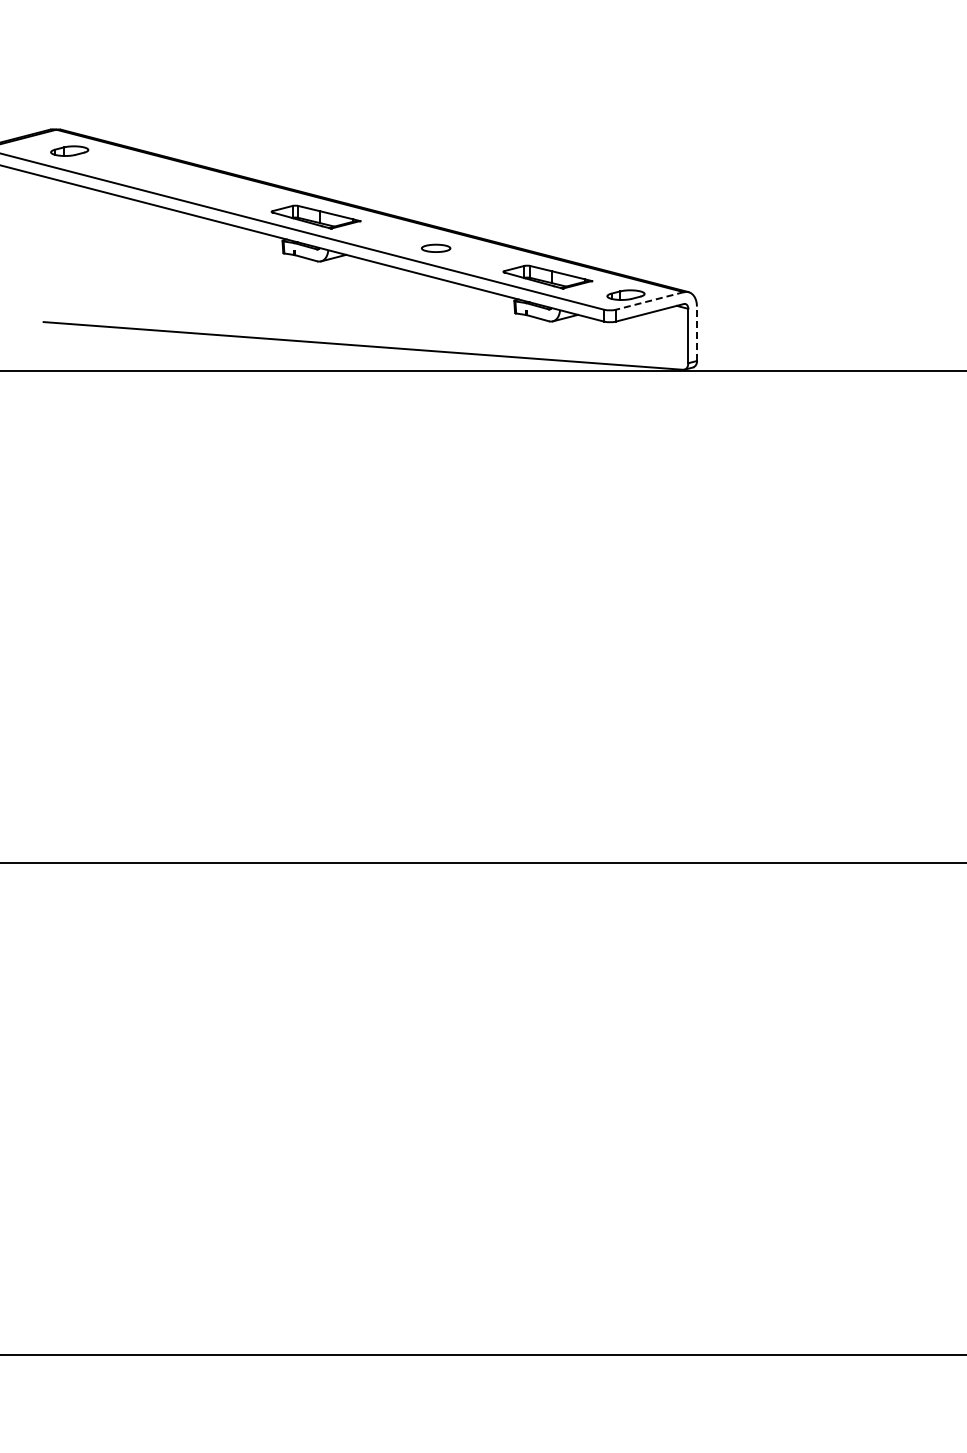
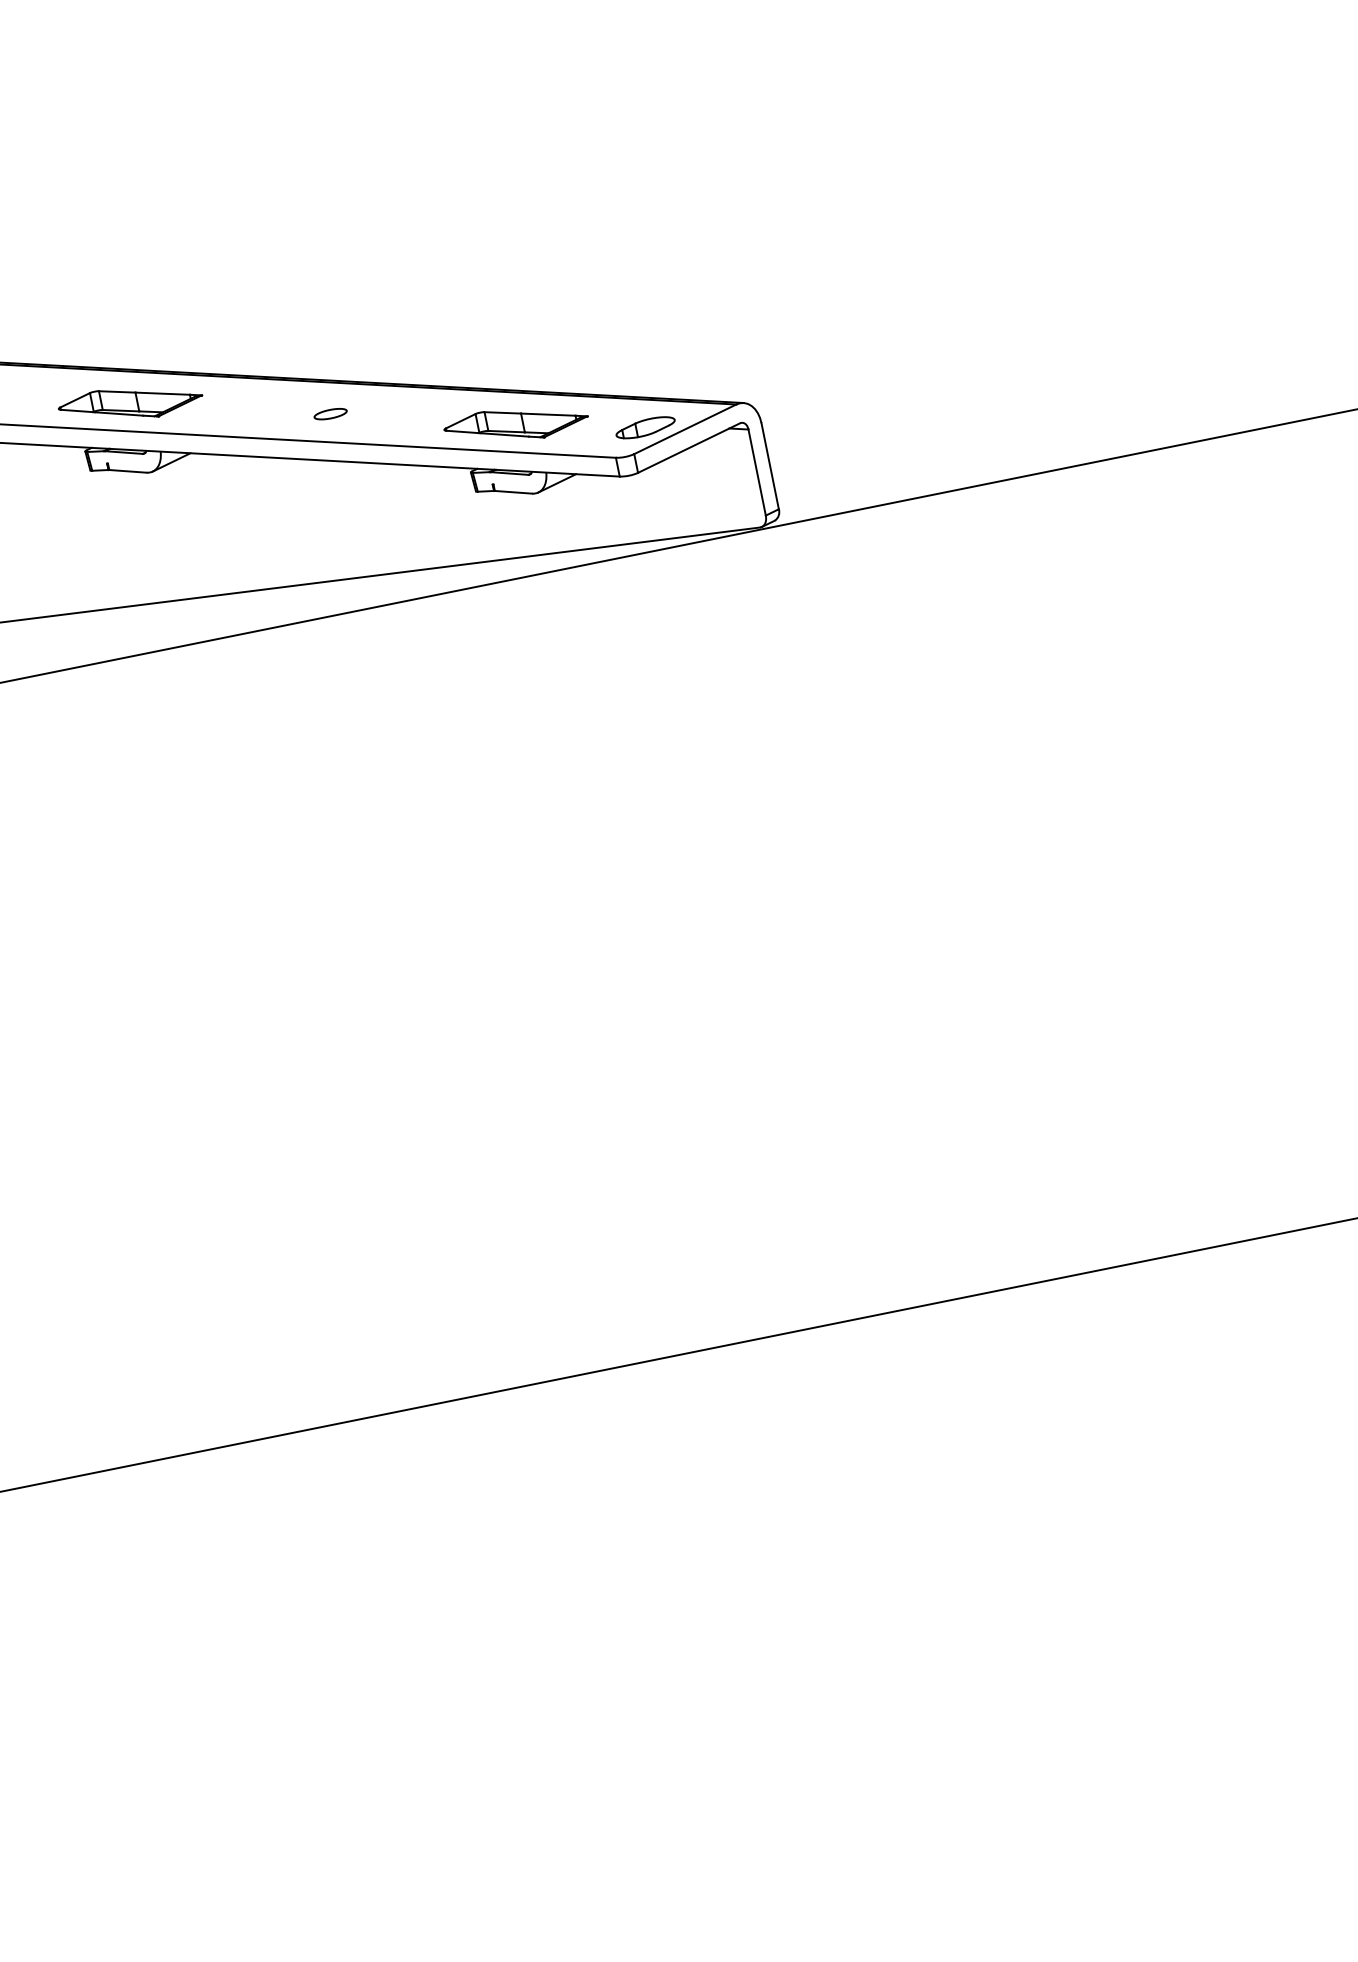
part: (436, 247) -> (330, 412), size x0.71
line: (649, 301) -> (684, 430), dashed -> solid
line: (696, 333) -> (769, 465), dashed -> solid

